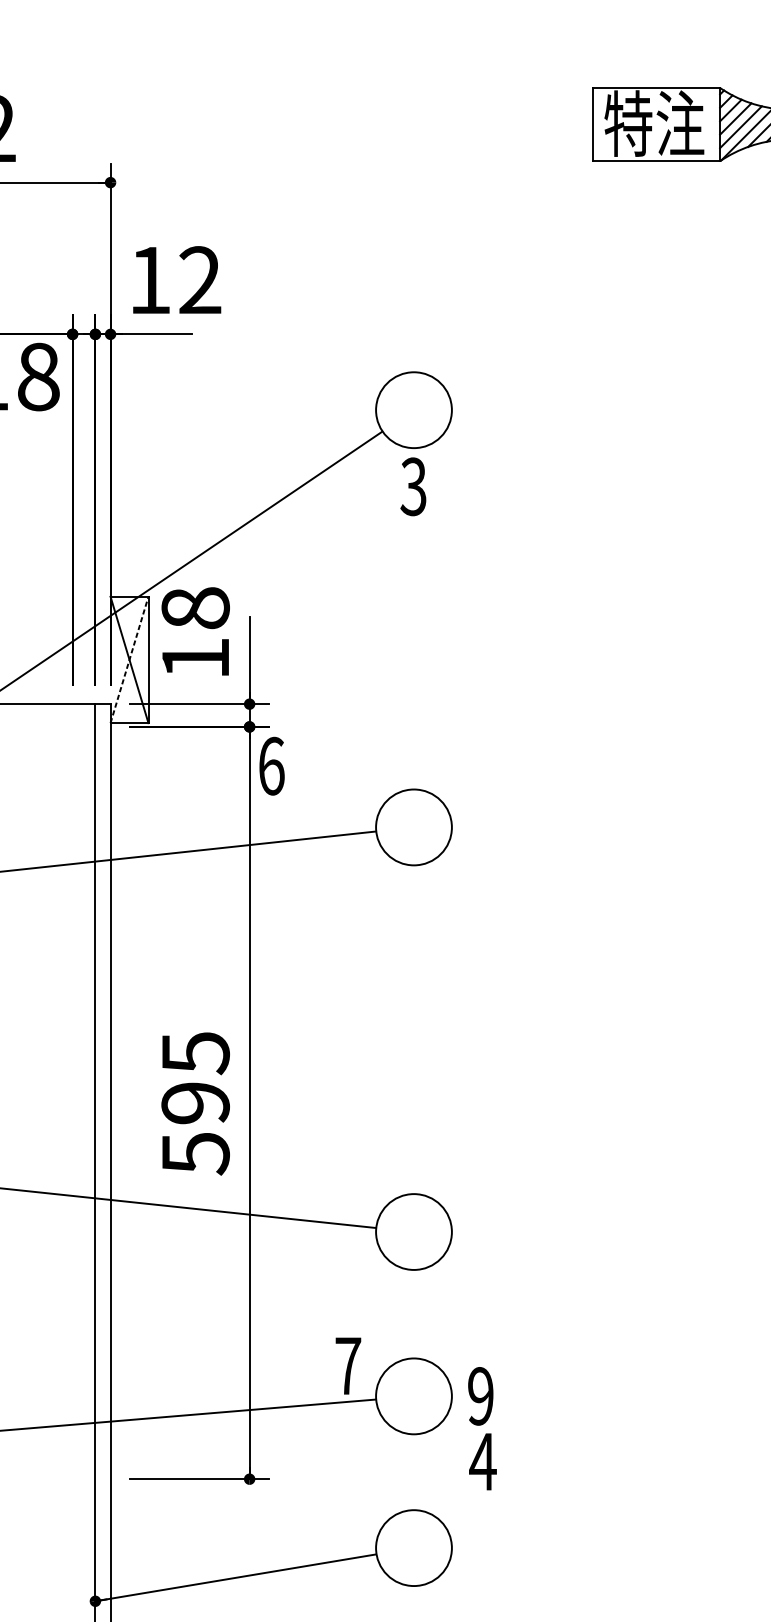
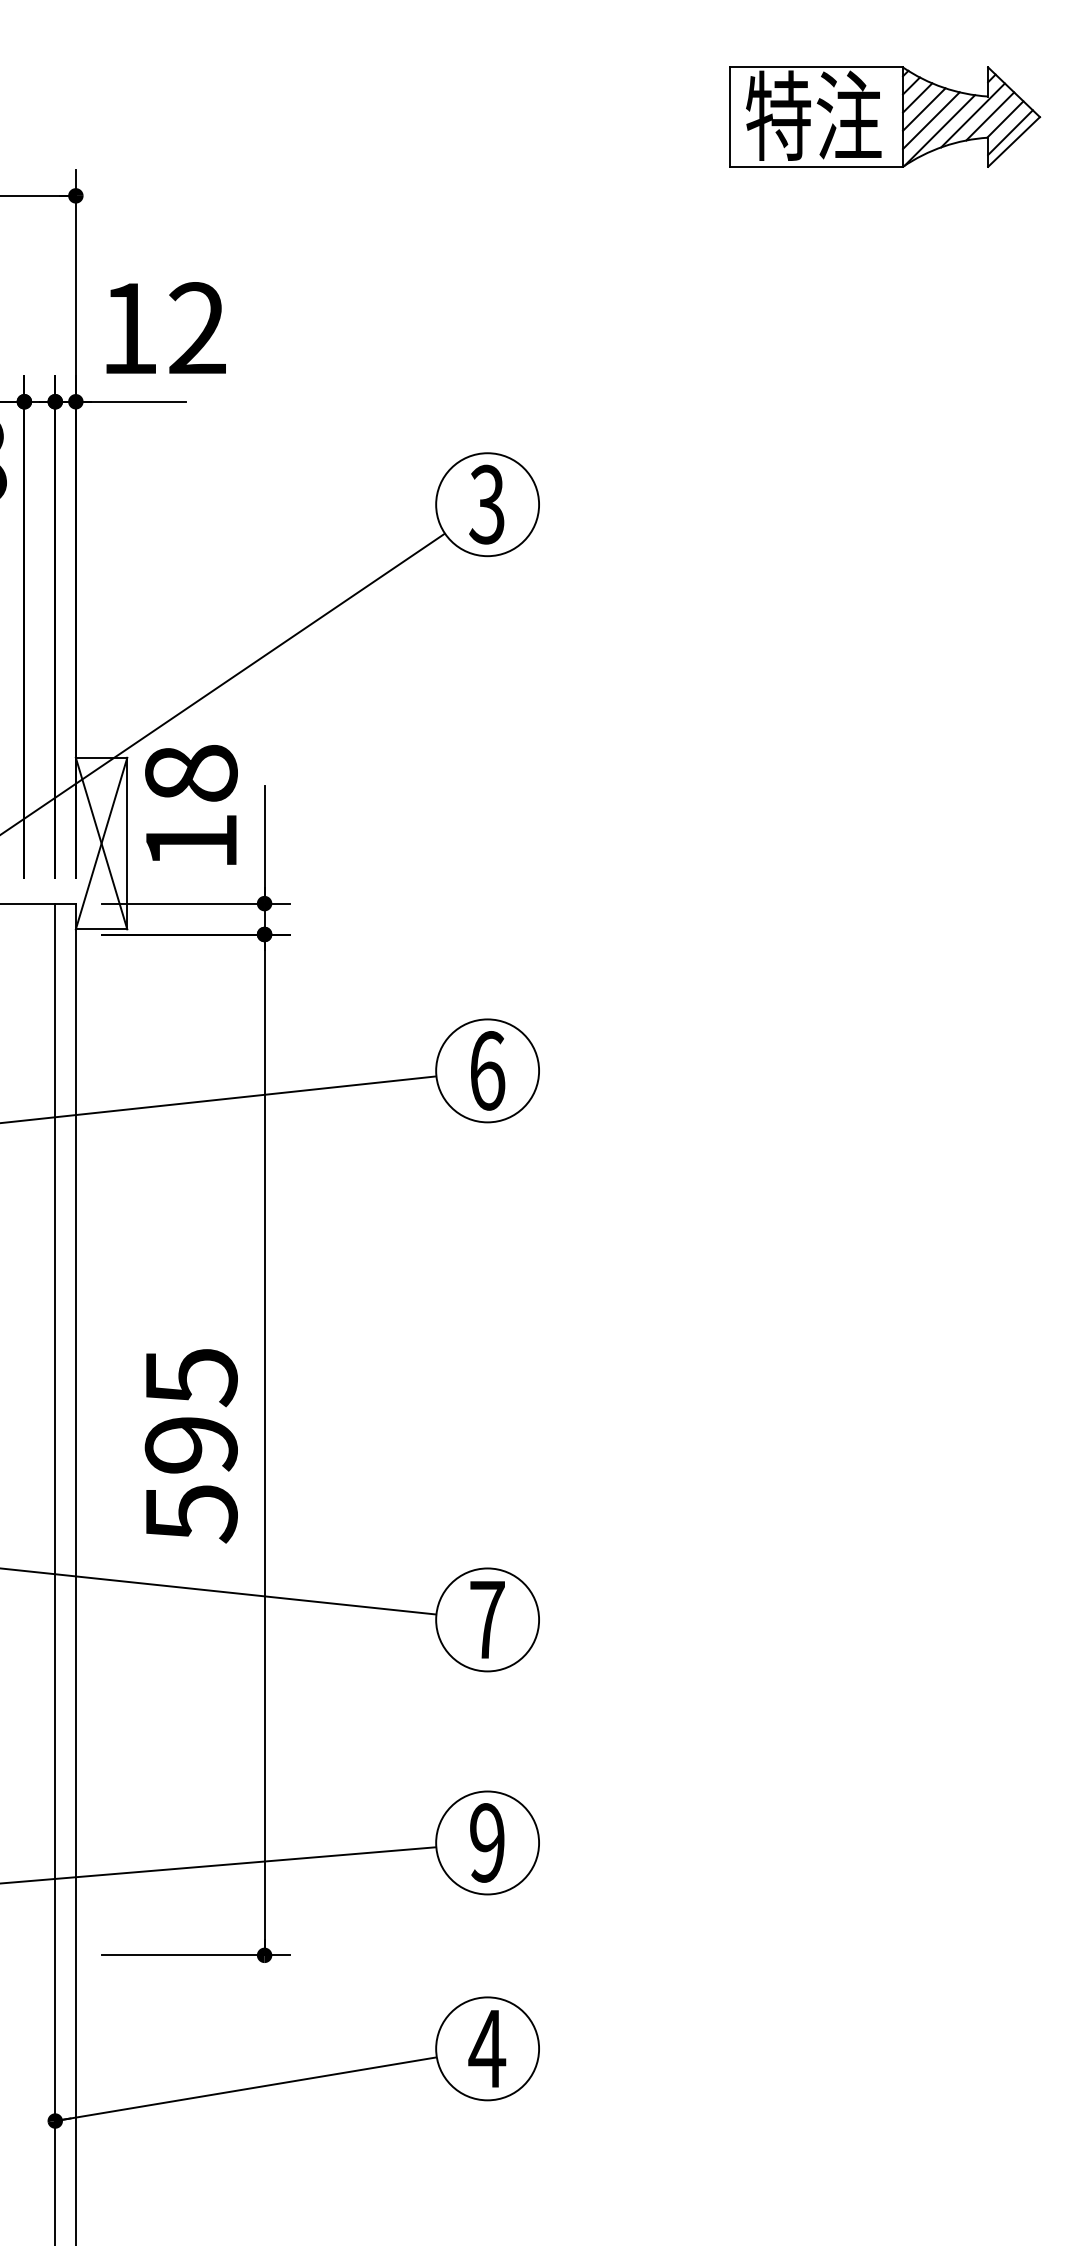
text: (413, 486) -> (486, 504), moved
line: (129, 659) -> (101, 843), dashed -> solid
text: (272, 765) -> (488, 1070), moved
text: (348, 1365) -> (487, 1619), moved
text: (480, 1396) -> (487, 1842), moved
text: (483, 1461) -> (487, 2048), moved

